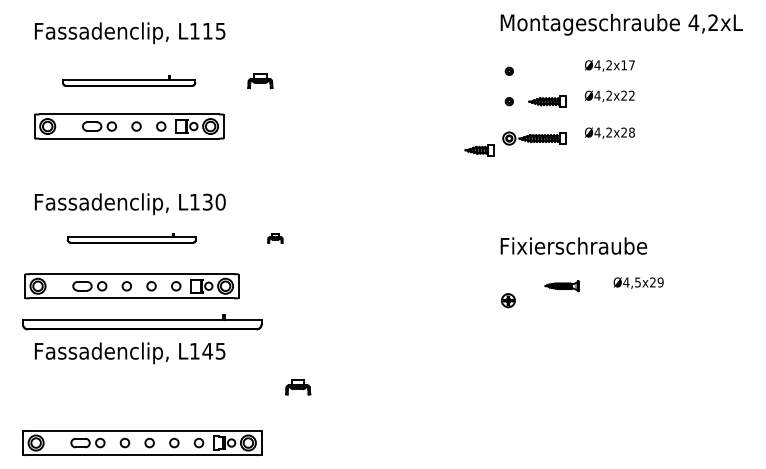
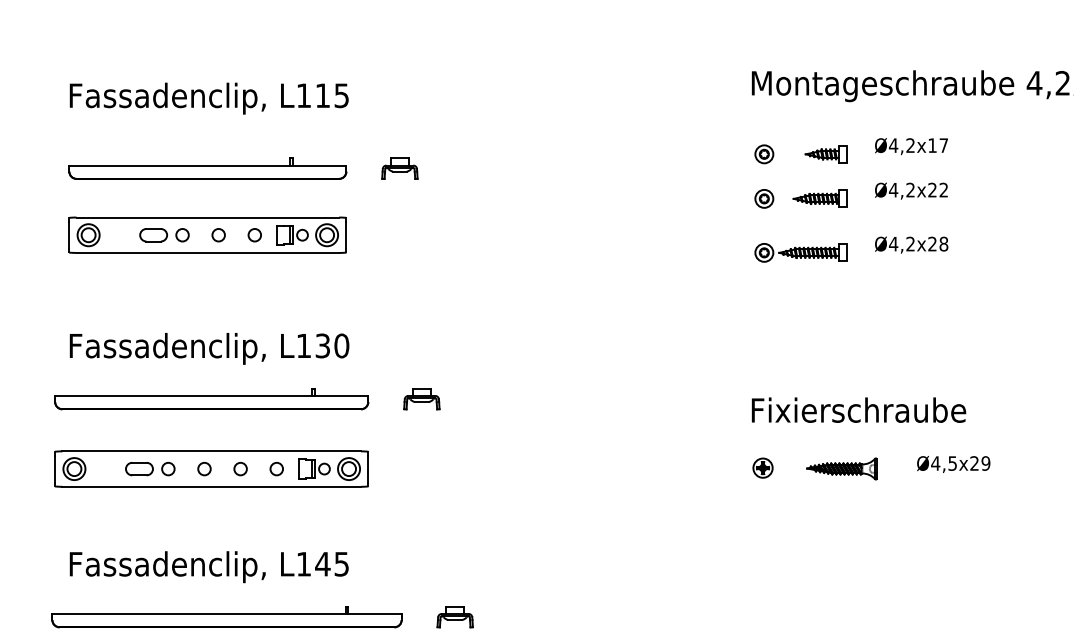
part: (509, 71) -> (764, 154), size x1.67
part: (128, 80) -> (206, 167), size x1.43
part: (509, 101) -> (764, 198), size x1.67
part: (479, 150) -> (826, 154), moved
part: (131, 238) -> (211, 399), size x1.67
part: (275, 238) -> (422, 399), size x1.67
part: (561, 286) -> (840, 469), size x1.43
part: (508, 300) -> (763, 467), moved
part: (142, 322) -> (227, 617), moved

